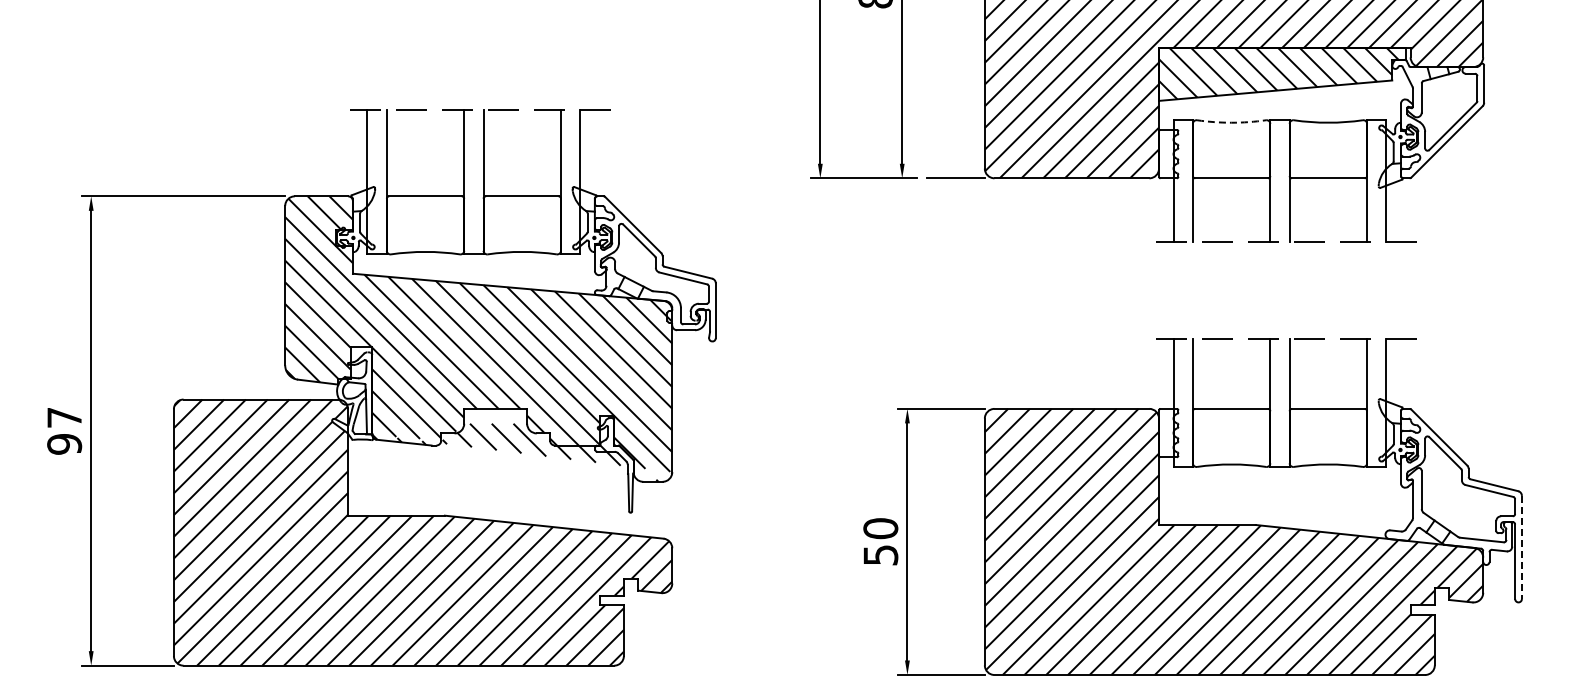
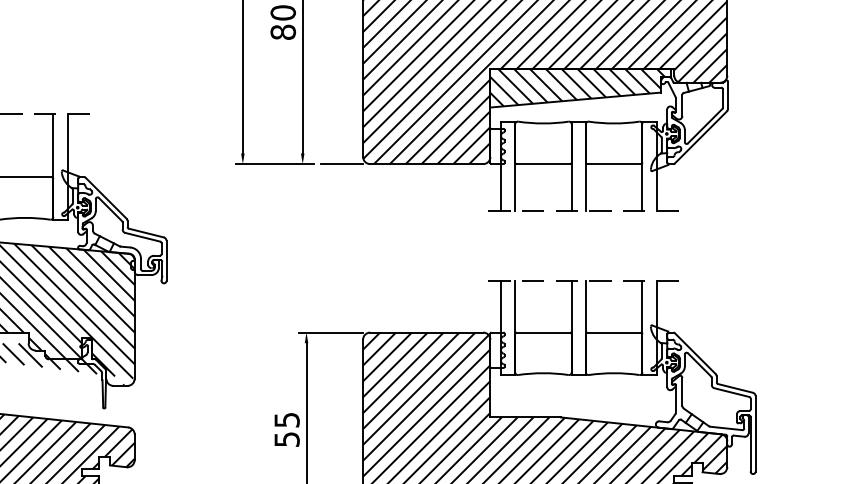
arc: (1231, 122) -> (543, 123), dashed -> solid
text: (880, 528) -> (286, 420), 50 -> 55
line: (1521, 547) -> (755, 433), dashed -> solid

